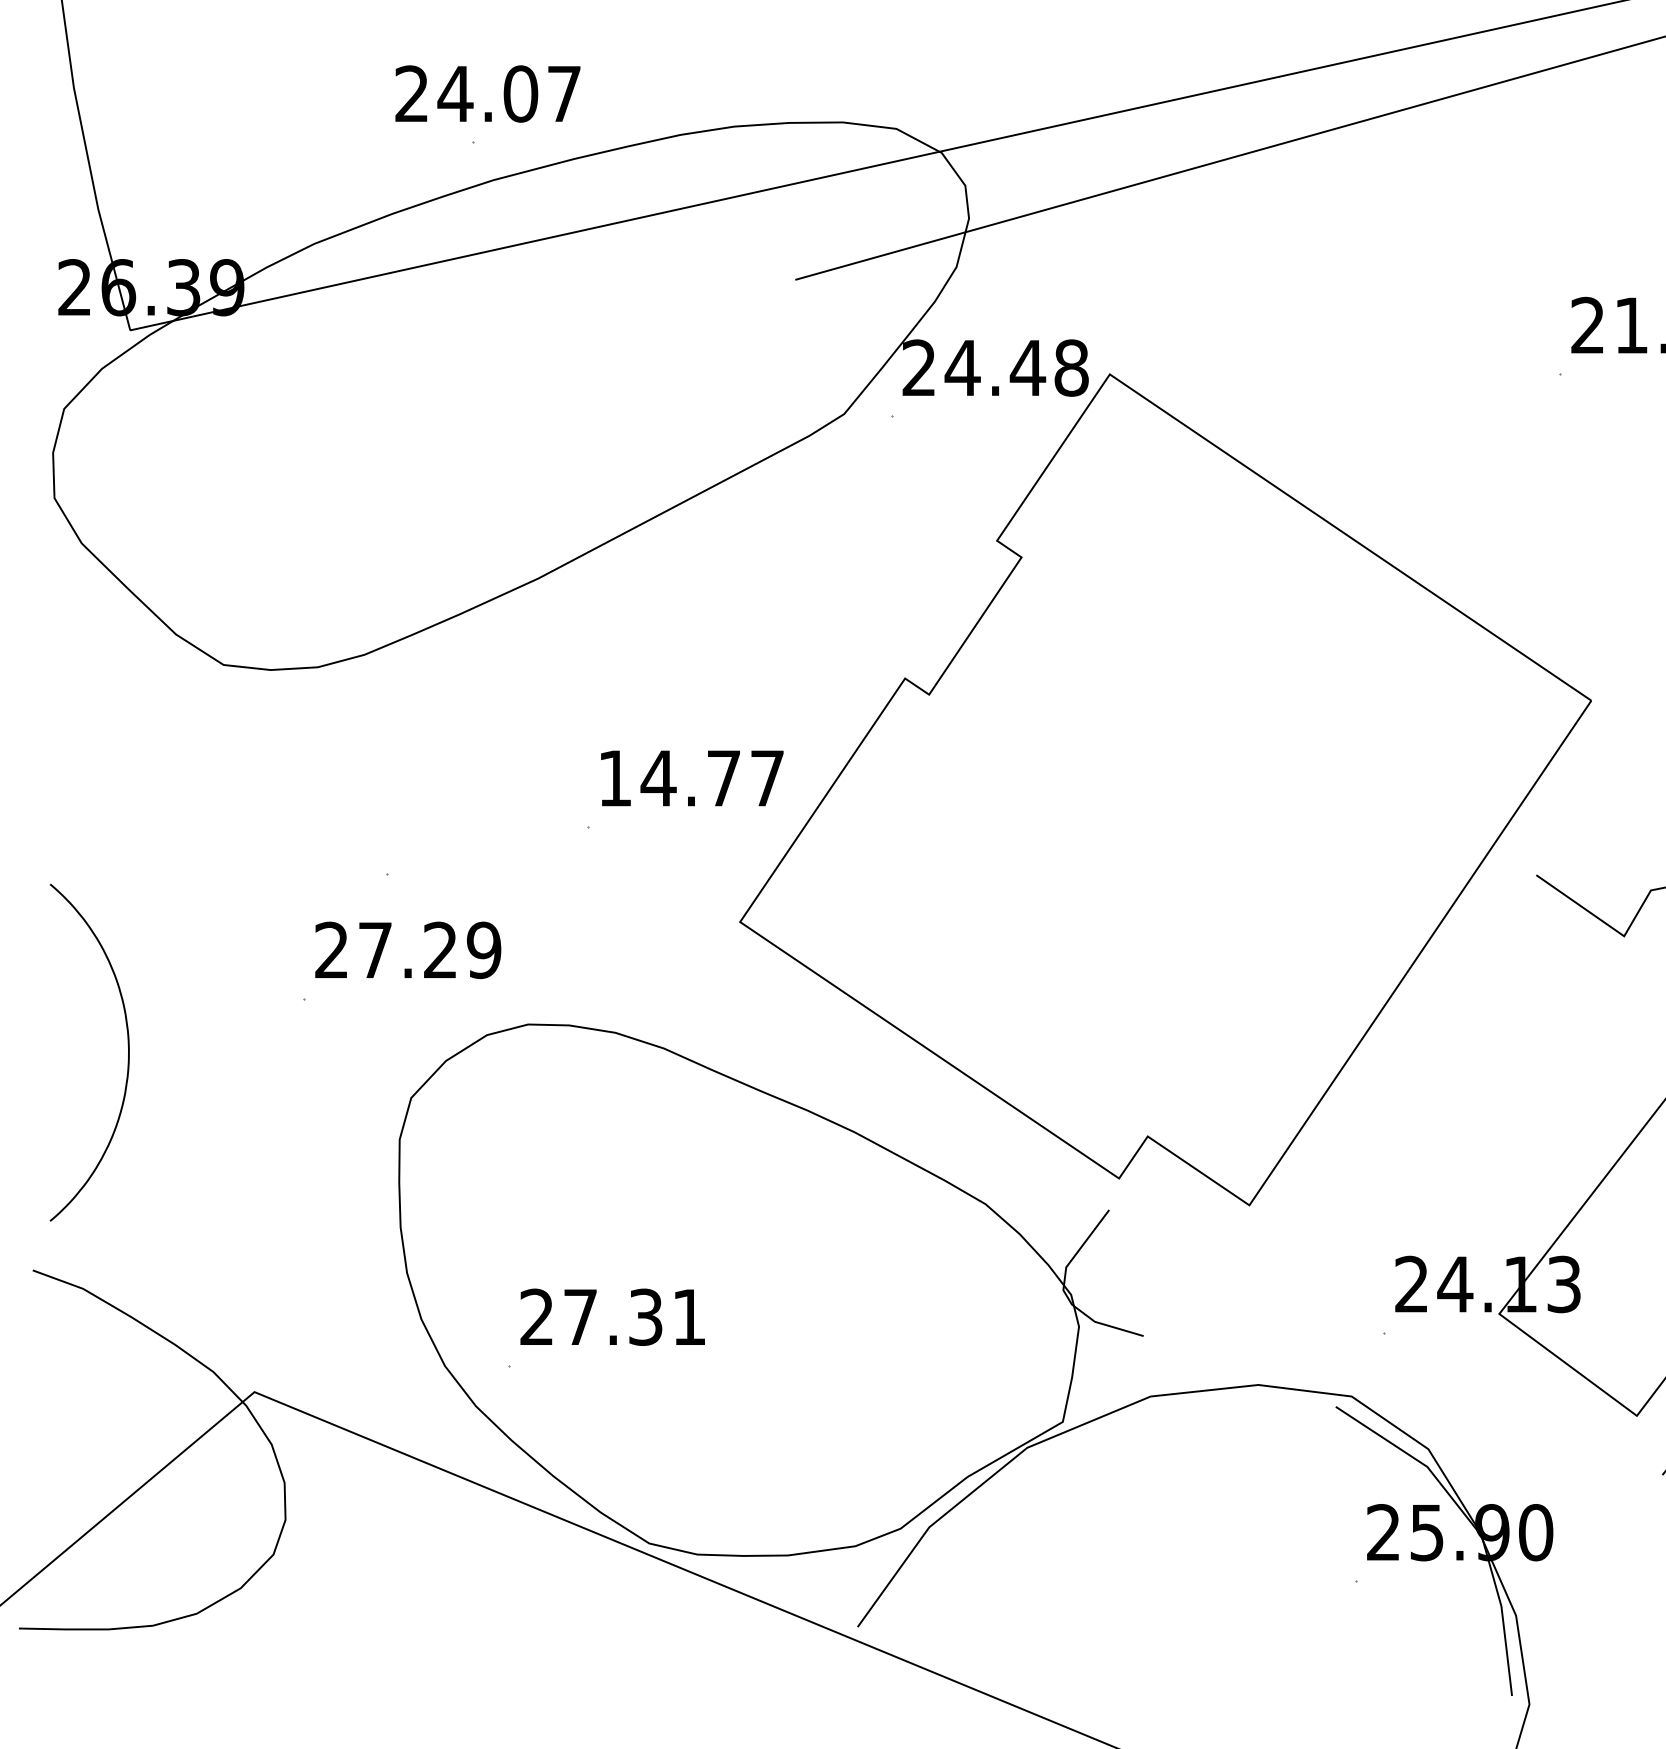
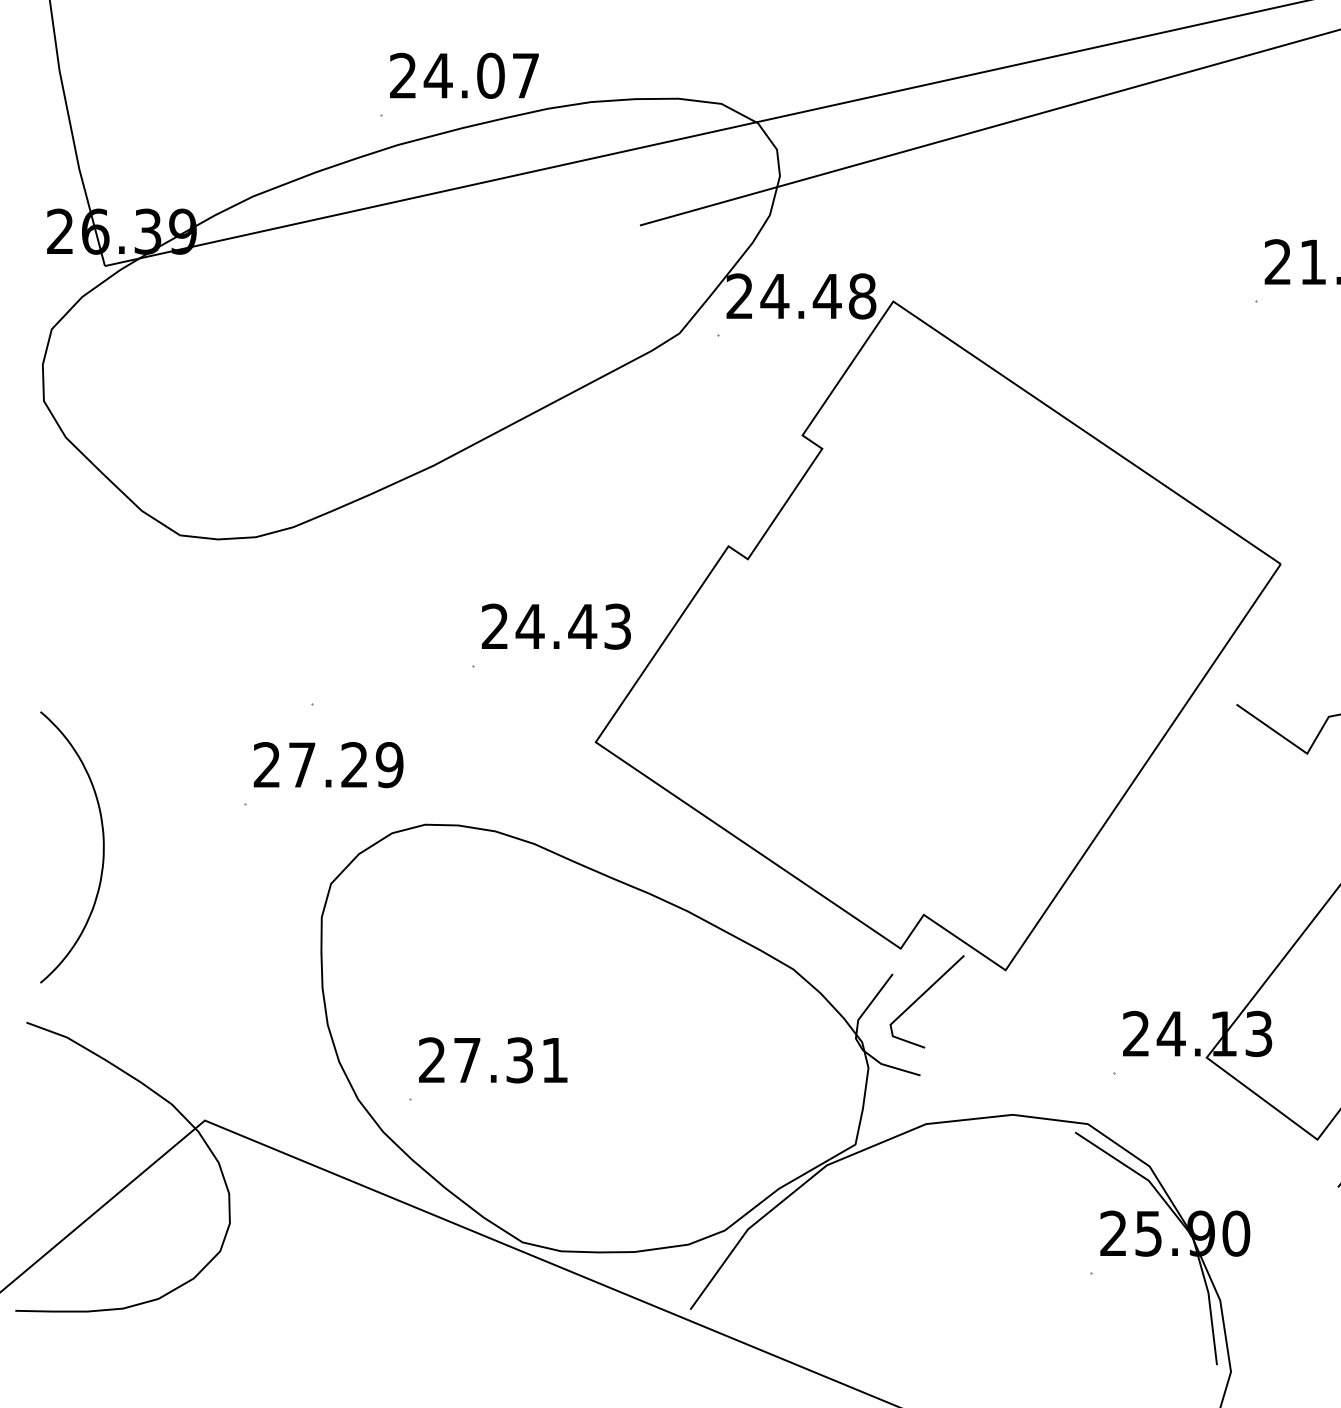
text: (487, 93) -> (464, 75), moved
text: (690, 778) -> (555, 626), 14.77 -> 24.43
line: (1145, 1237) -> (922, 996), added

